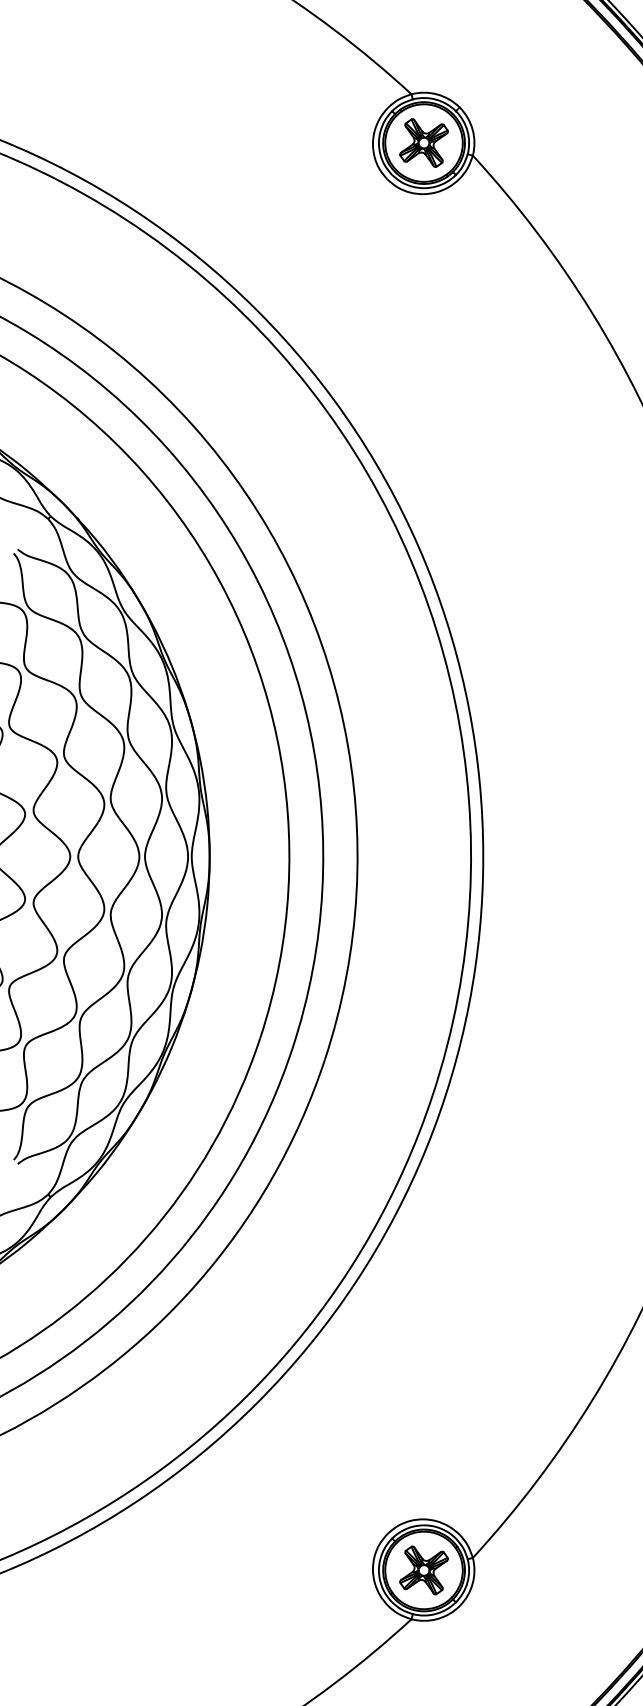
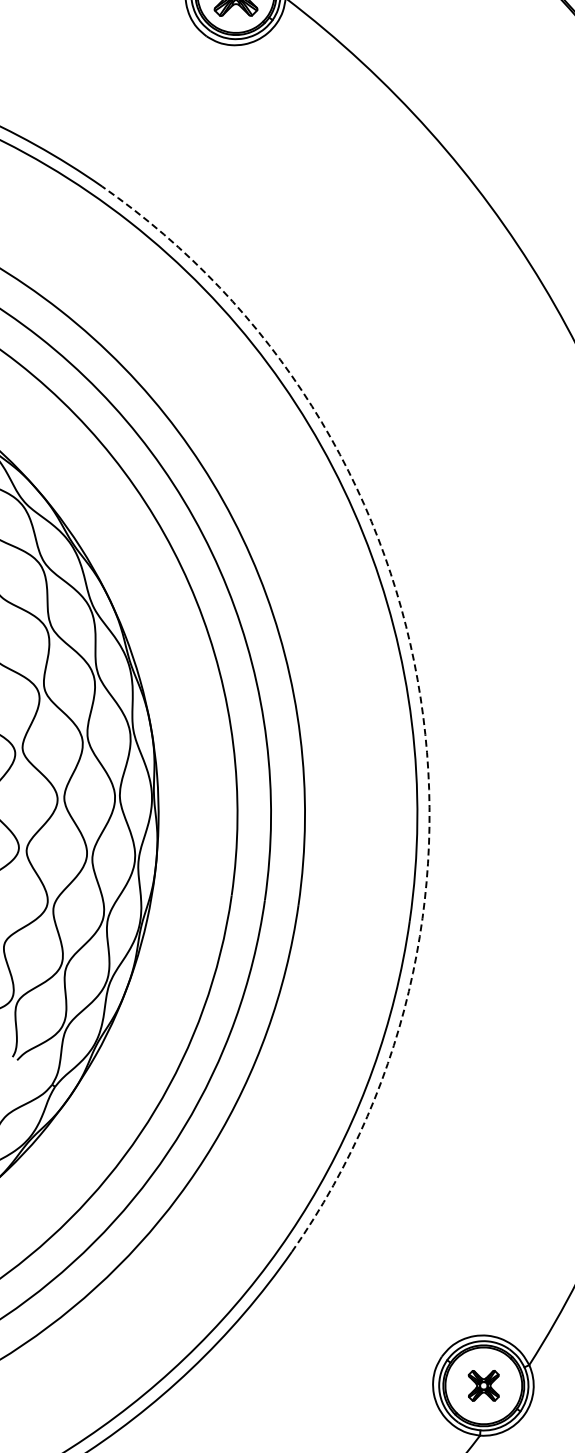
arc: (483, 856) -> (417, 679), solid -> dashed
part: (423, 1570) -> (483, 1385), size x0.7

